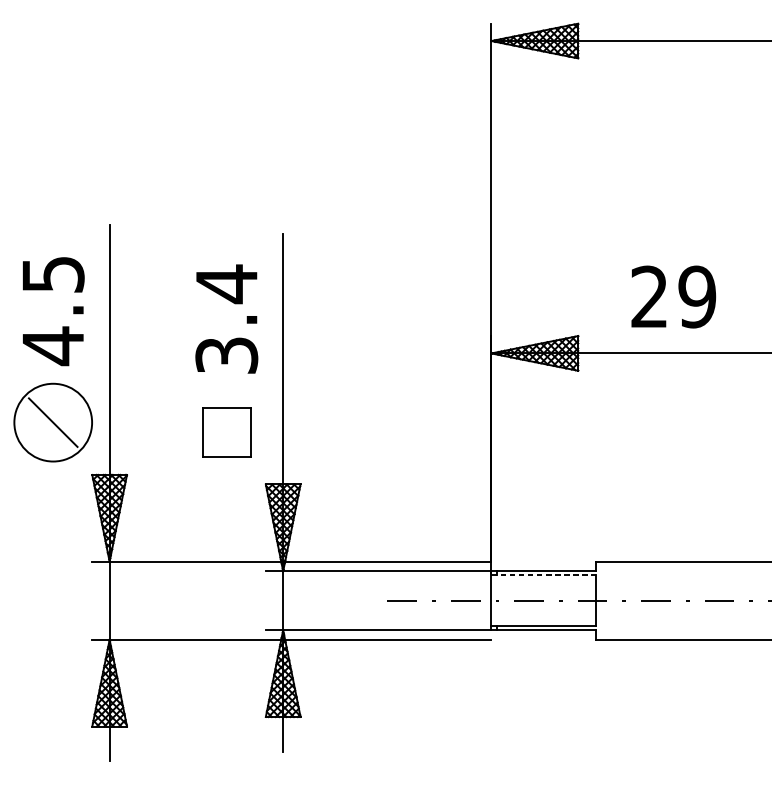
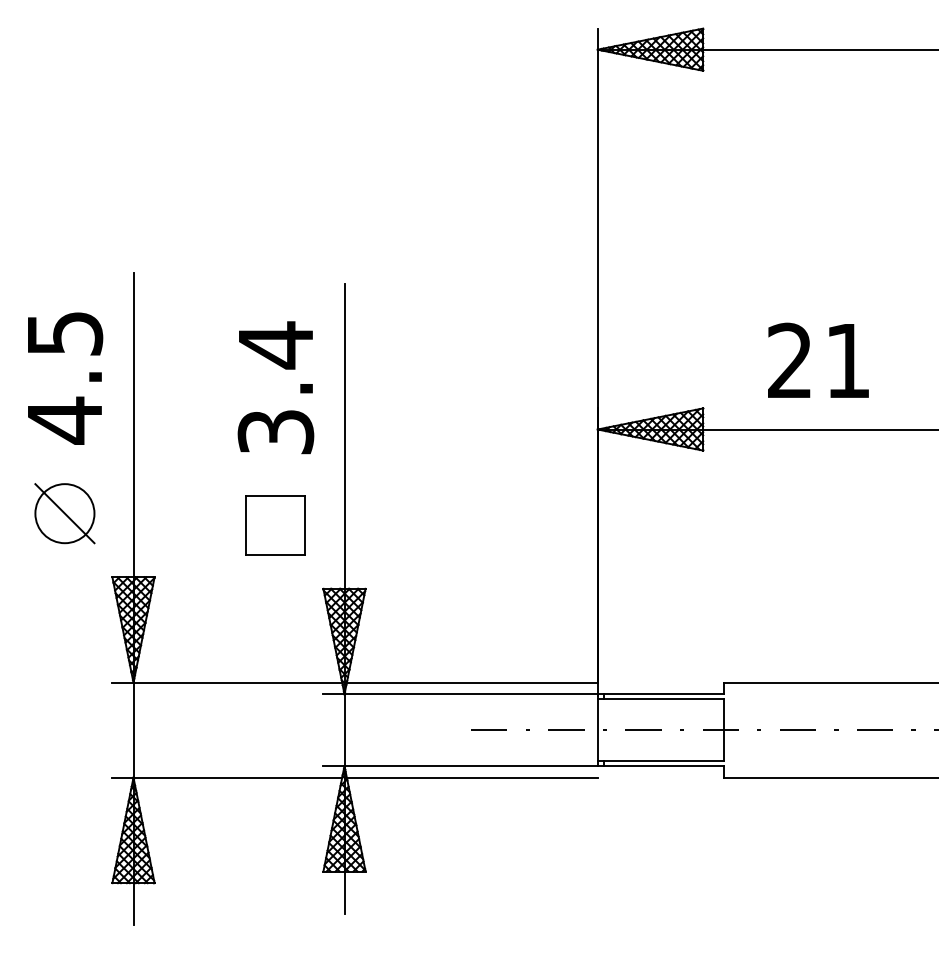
text: (696, 296) -> (847, 360), 29 -> 21
circle: (52, 422) -> (64, 513), size x0.62
line: (543, 575) -> (661, 699), dashed -> solid

